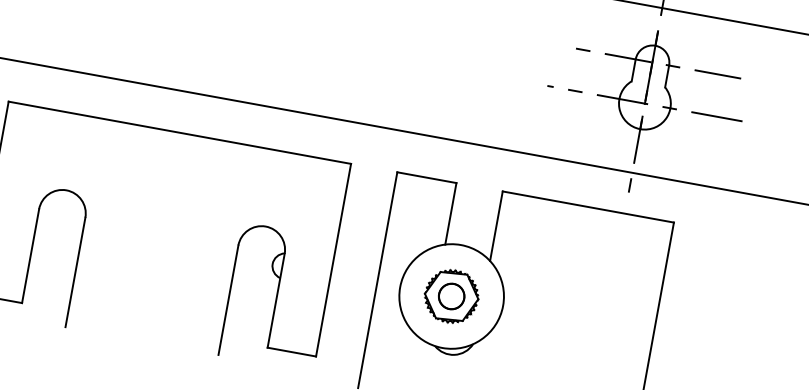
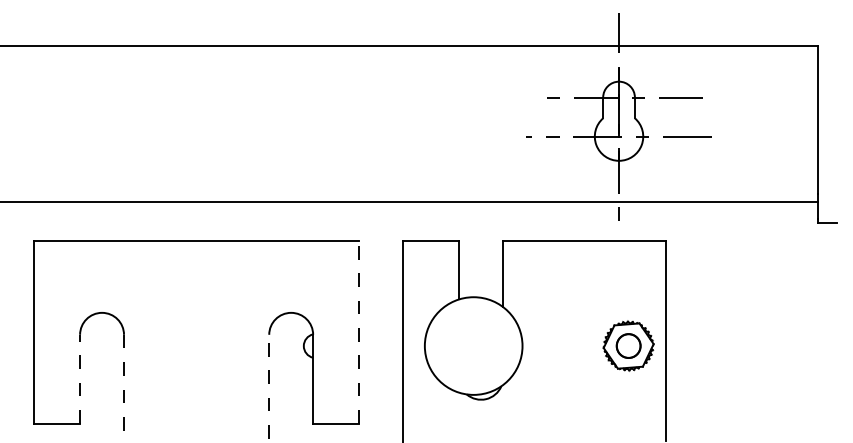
line: (30, 256) -> (80, 379), solid -> dashed
line: (334, 259) -> (359, 331), solid -> dashed
line: (76, 272) -> (124, 386), solid -> dashed
part: (451, 295) -> (628, 345), moved
line: (228, 300) -> (269, 386), solid -> dashed

